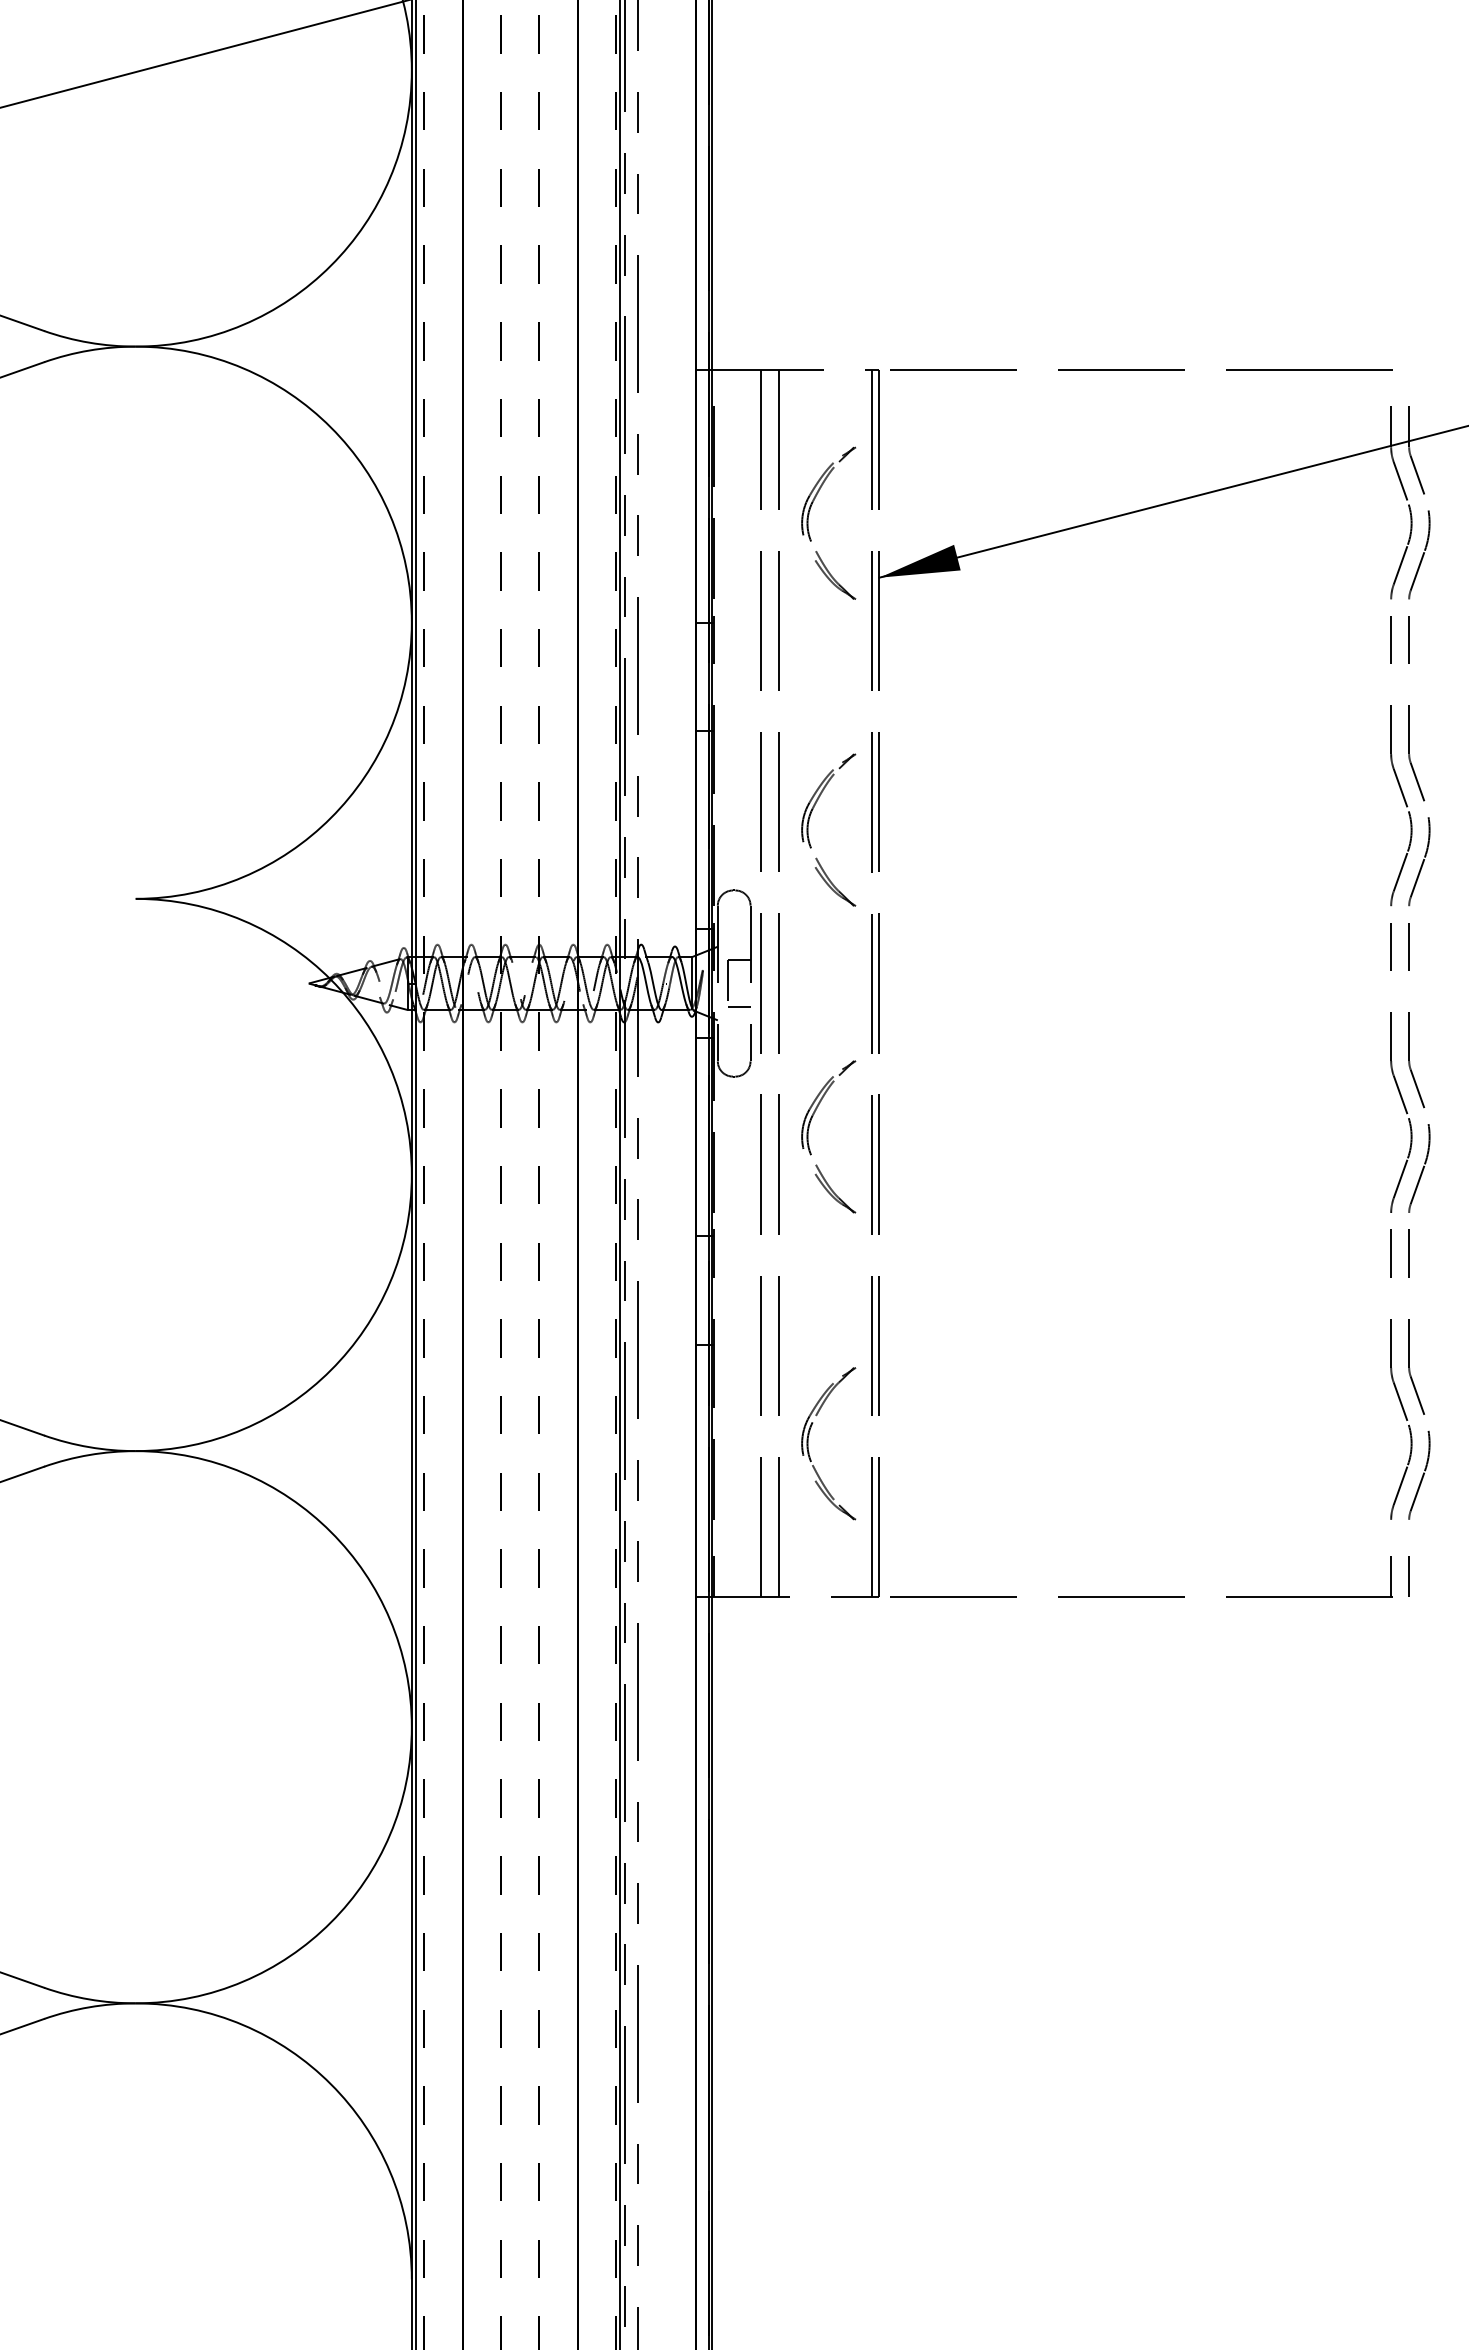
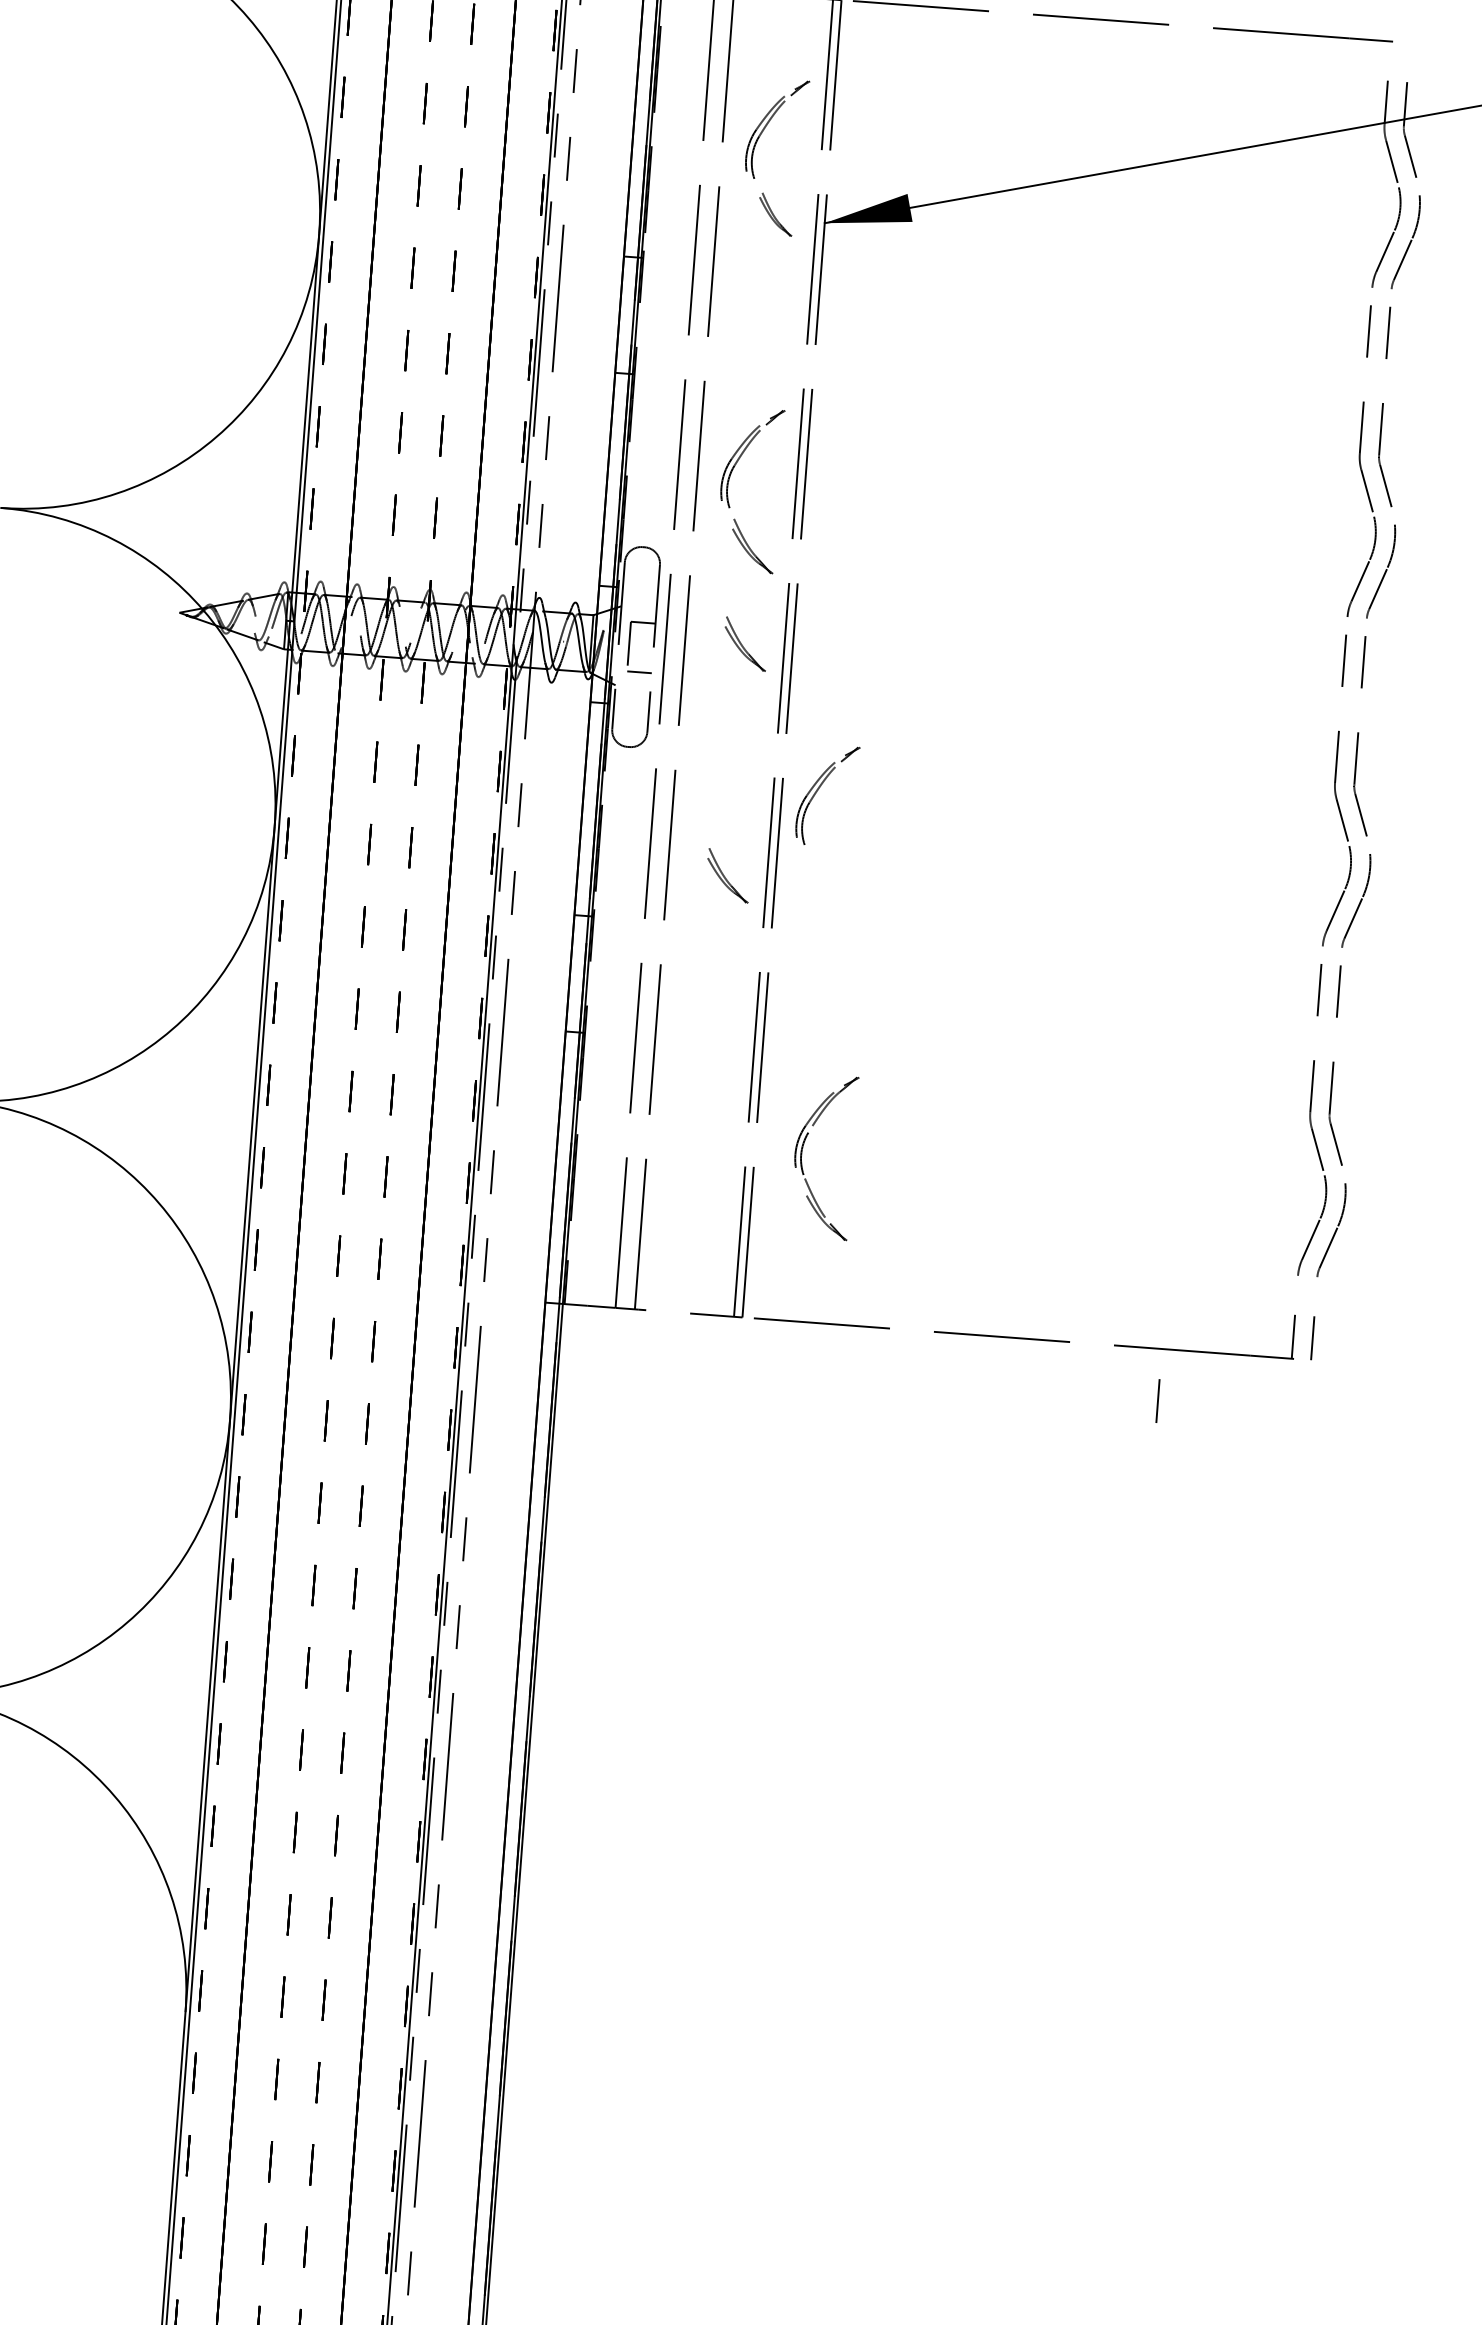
part: (835, 575) -> (777, 217), size x0.7
part: (835, 972) -> (745, 643), added
part: (820, 1103) -> (818, 790), moved
part: (808, 1443) -> (802, 1155), moved
line: (1269, 1645) -> (1157, 1400), added

